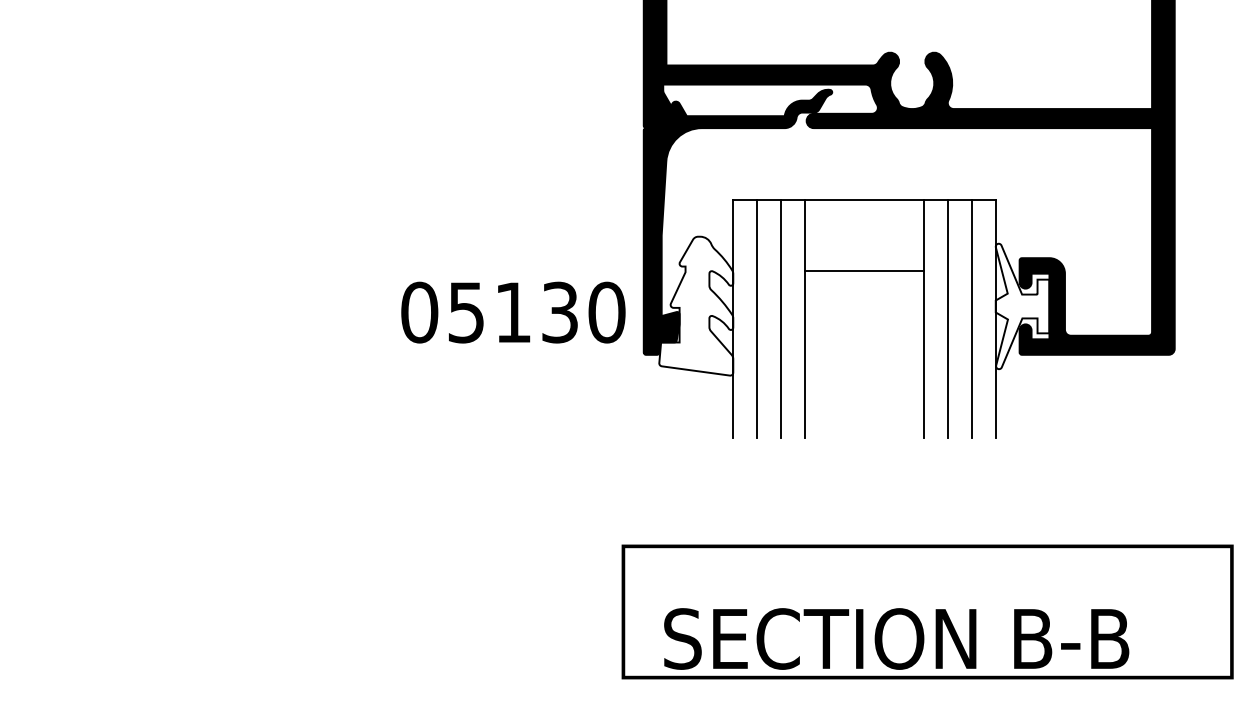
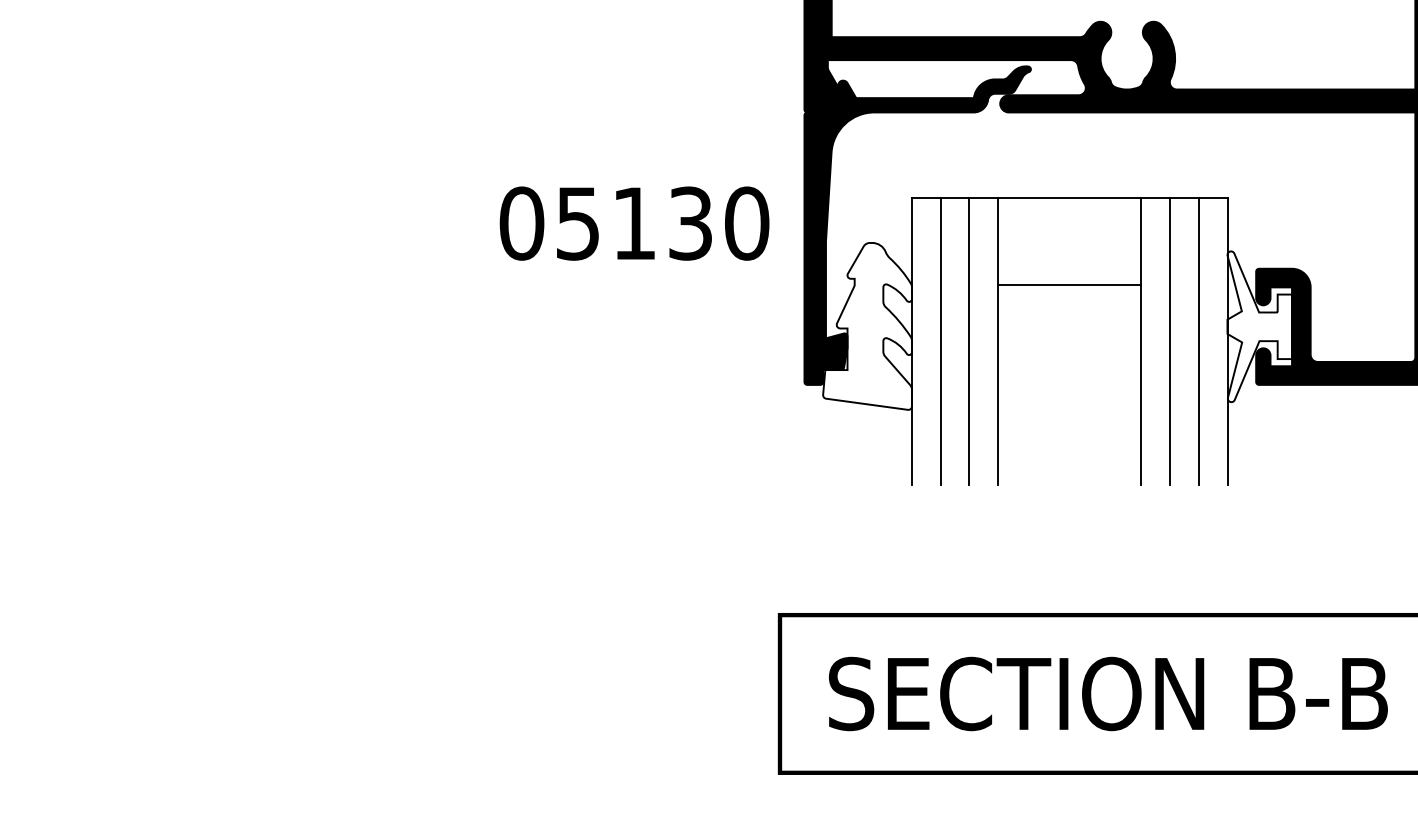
text: (513, 312) -> (634, 223), moved
text: (896, 638) -> (1108, 693), moved

